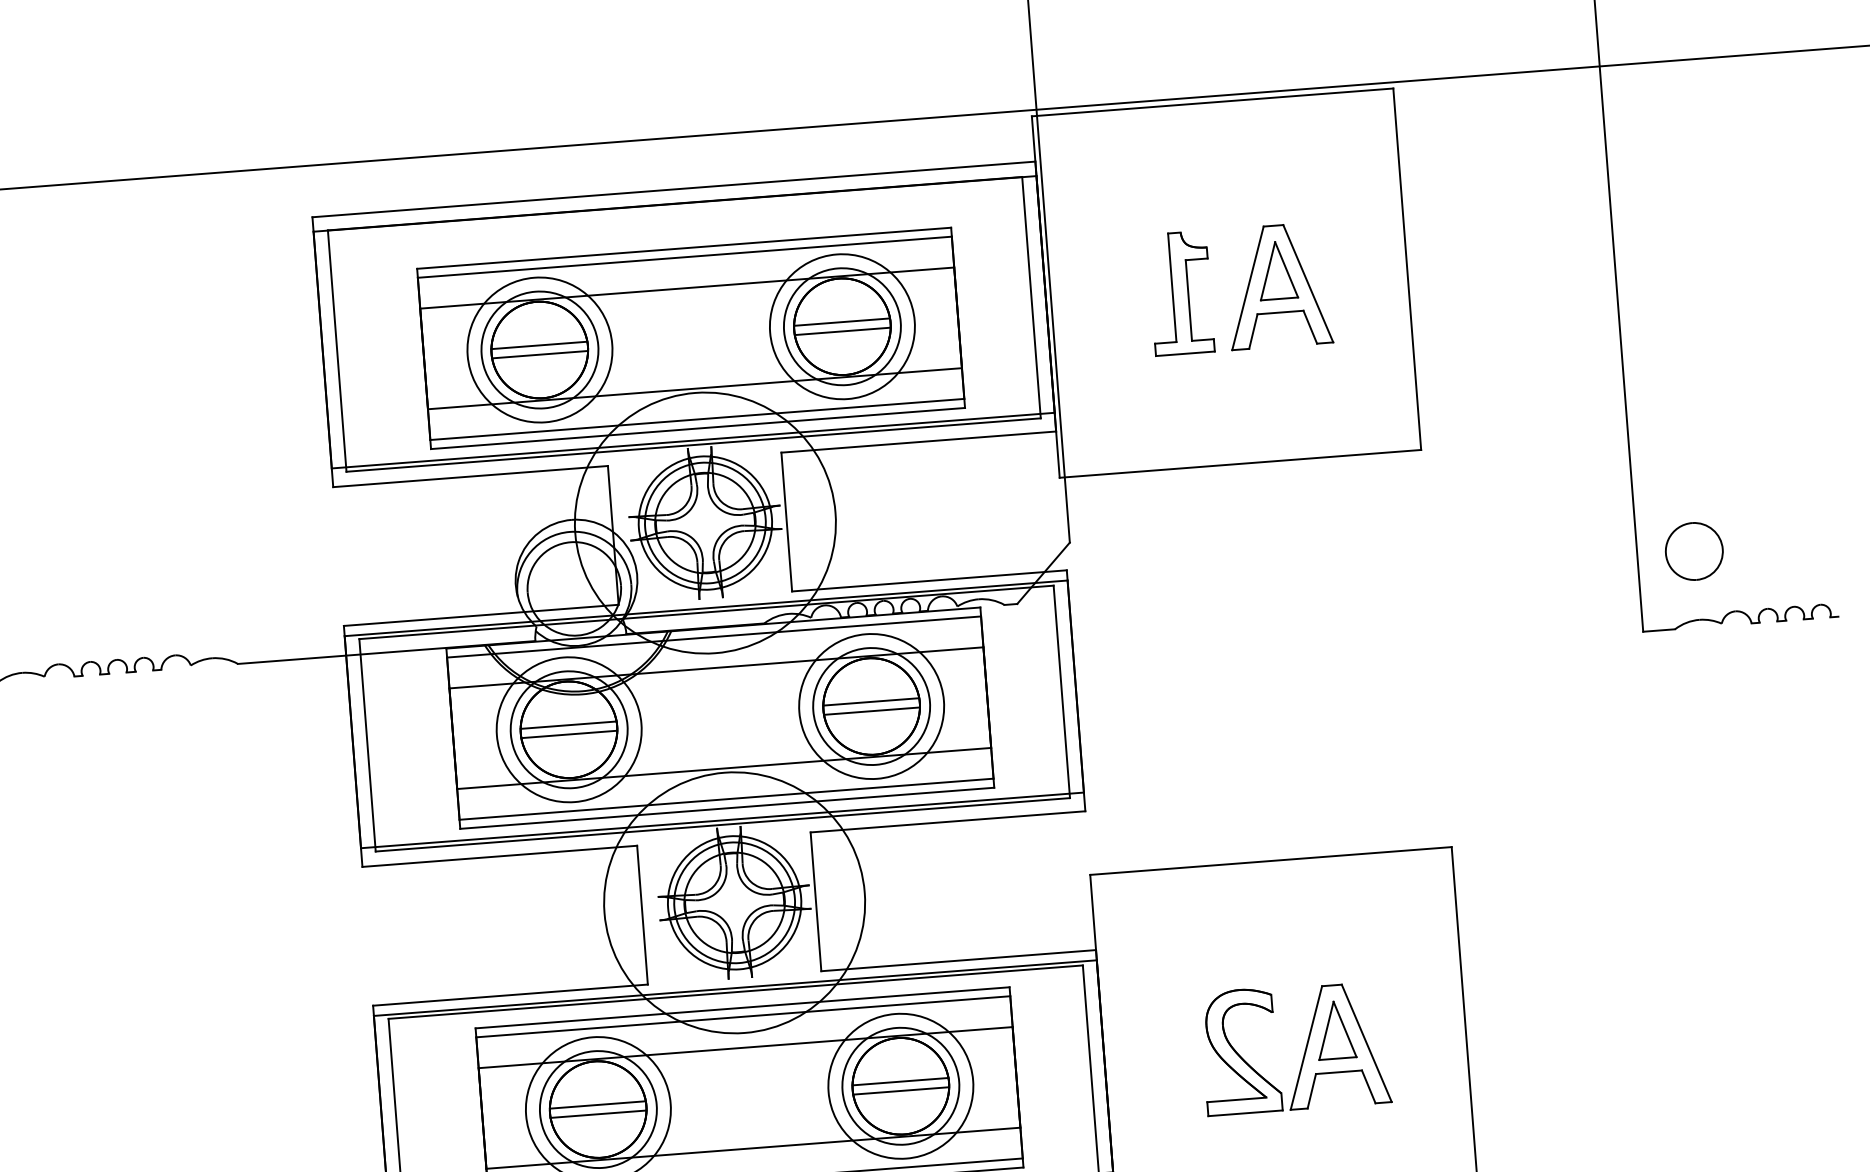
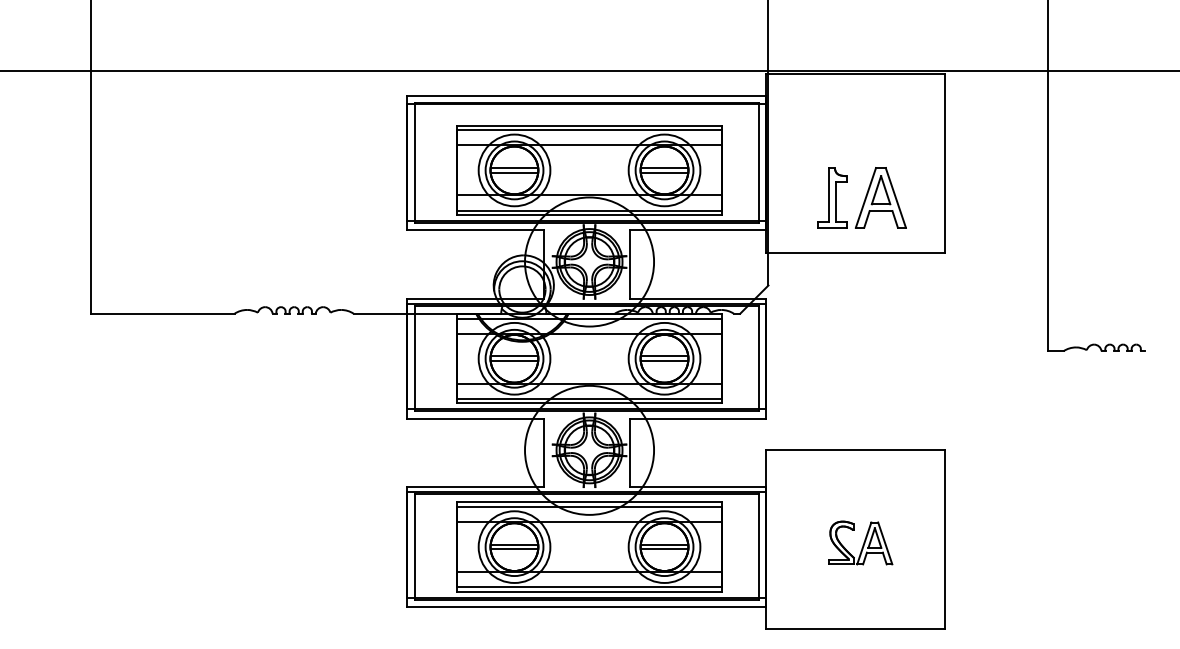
part: (1238, 288) -> (861, 197), moved
part: (1693, 551) -> (1075, 313), removed
part: (1295, 1046) -> (860, 542), size x0.7

